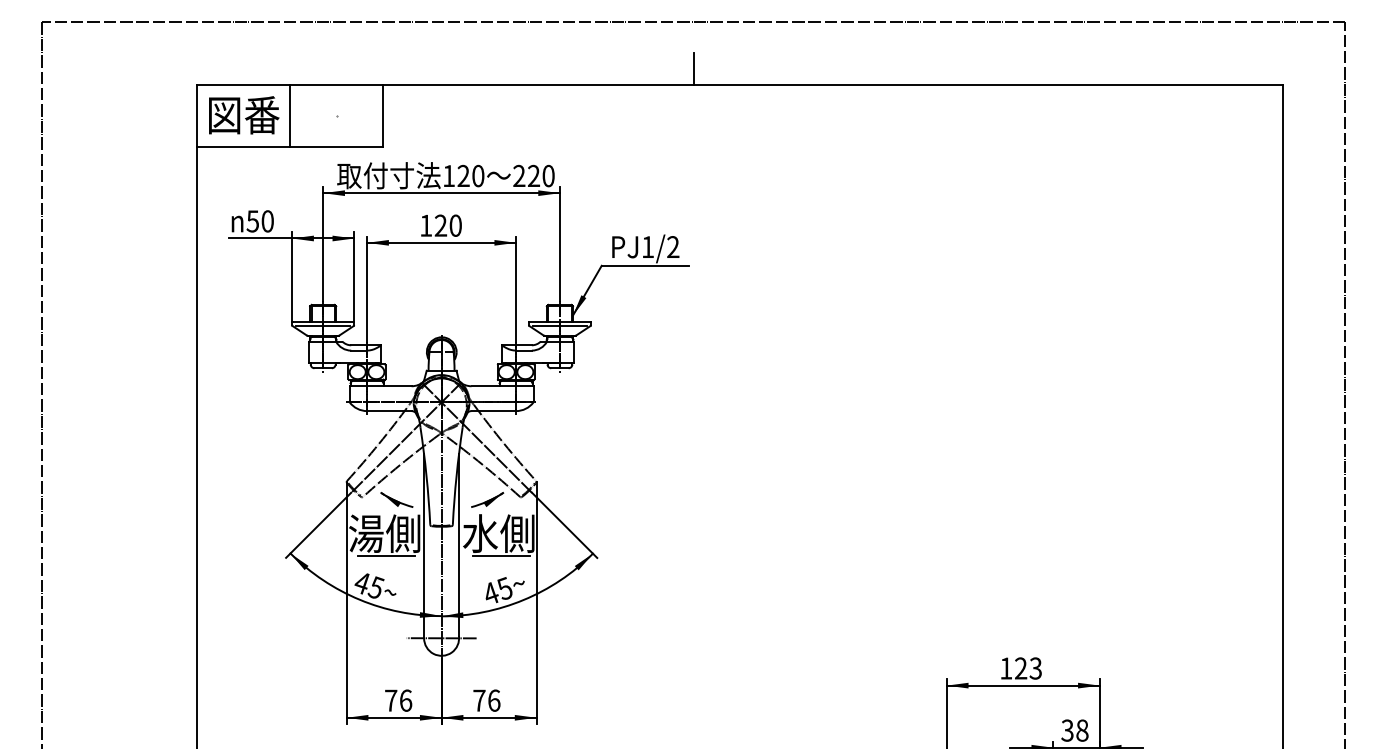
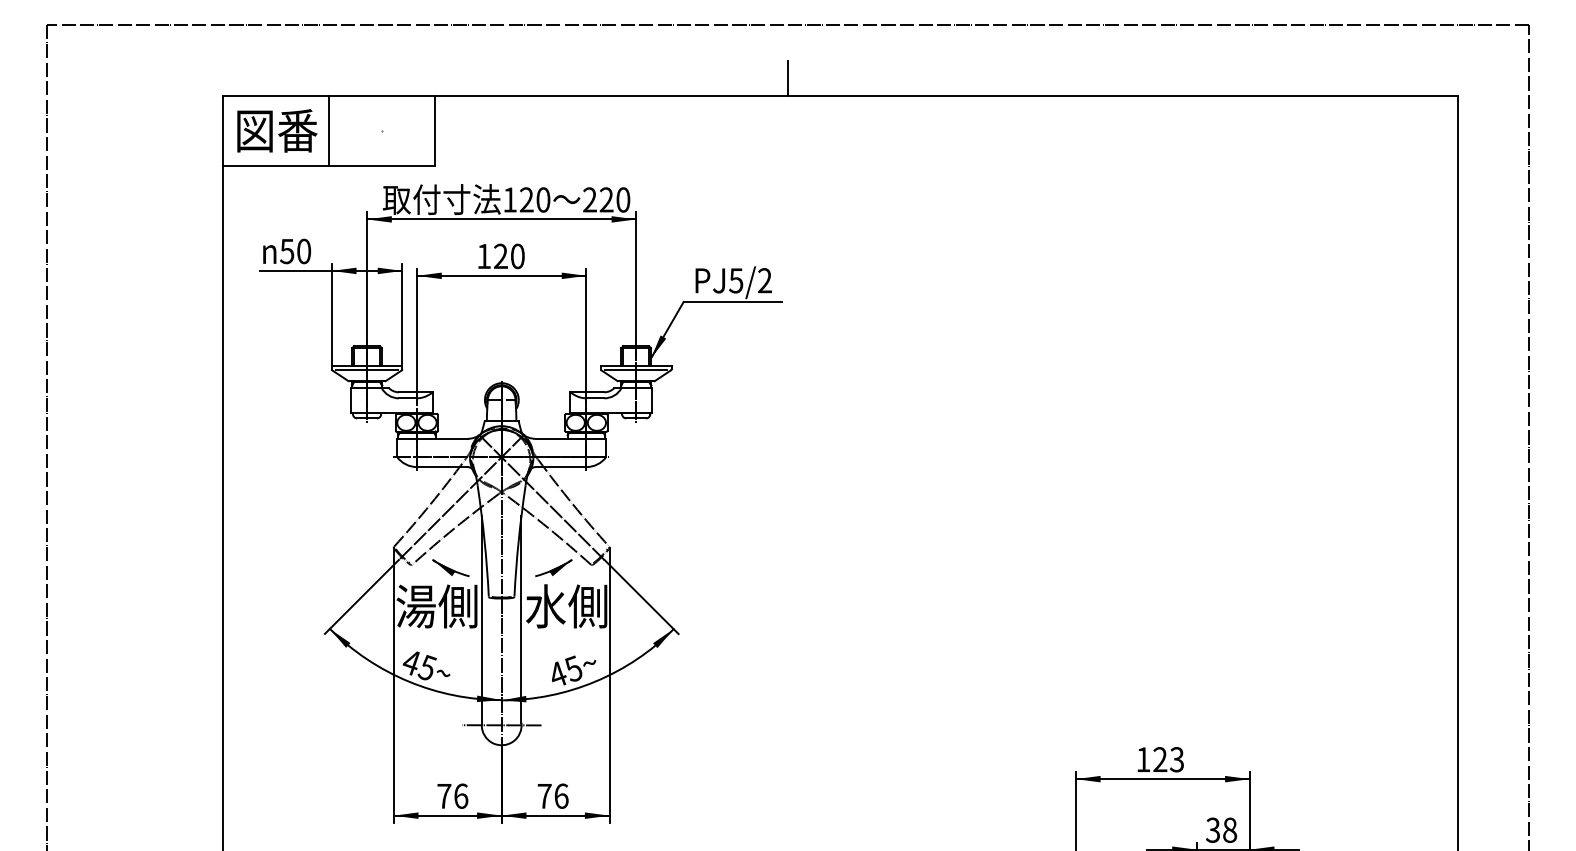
text: (647, 247) -> (735, 281), PJ1/2 -> PJ5/2
line: (386, 555) -> (439, 631), removed
line: (500, 555) -> (568, 631), removed

